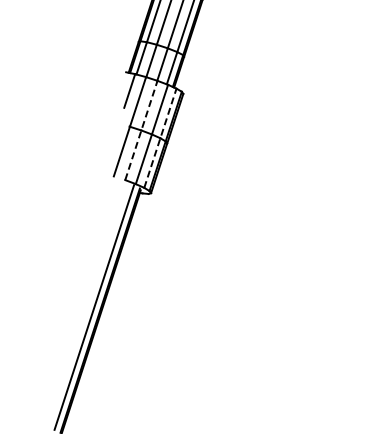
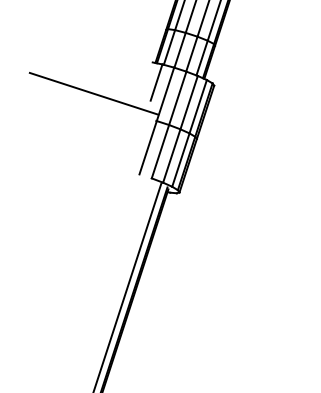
line: (71, 101) -> (93, 93), added
line: (141, 130) -> (169, 125), dashed -> solid
line: (160, 137) -> (189, 132), dashed -> solid

